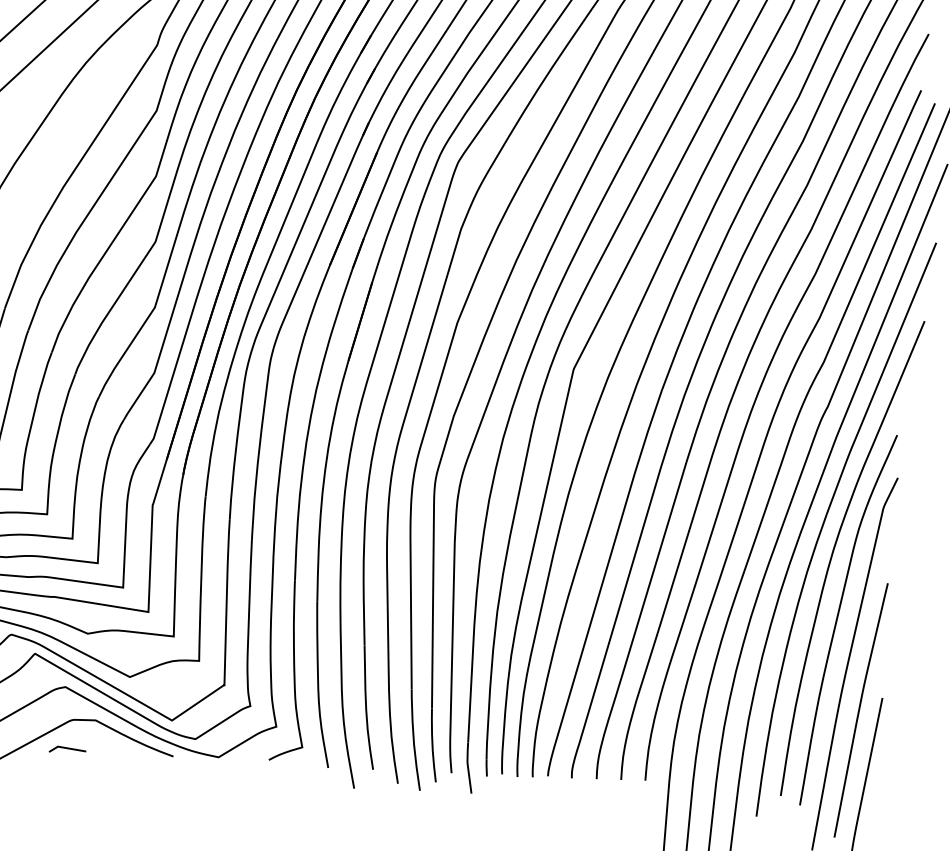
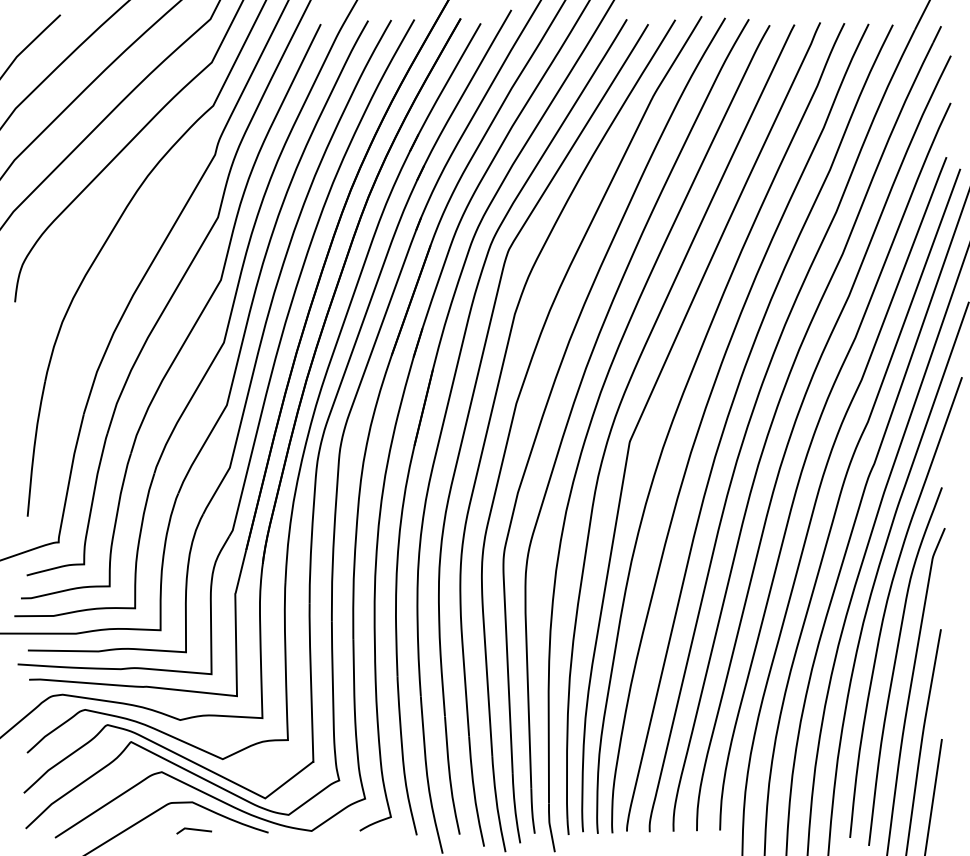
line: (67, 749) -> (194, 830), moved

